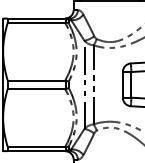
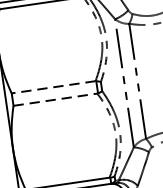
line: (36, 80) -> (53, 87), solid -> dashed
line: (36, 89) -> (55, 100), solid -> dashed

